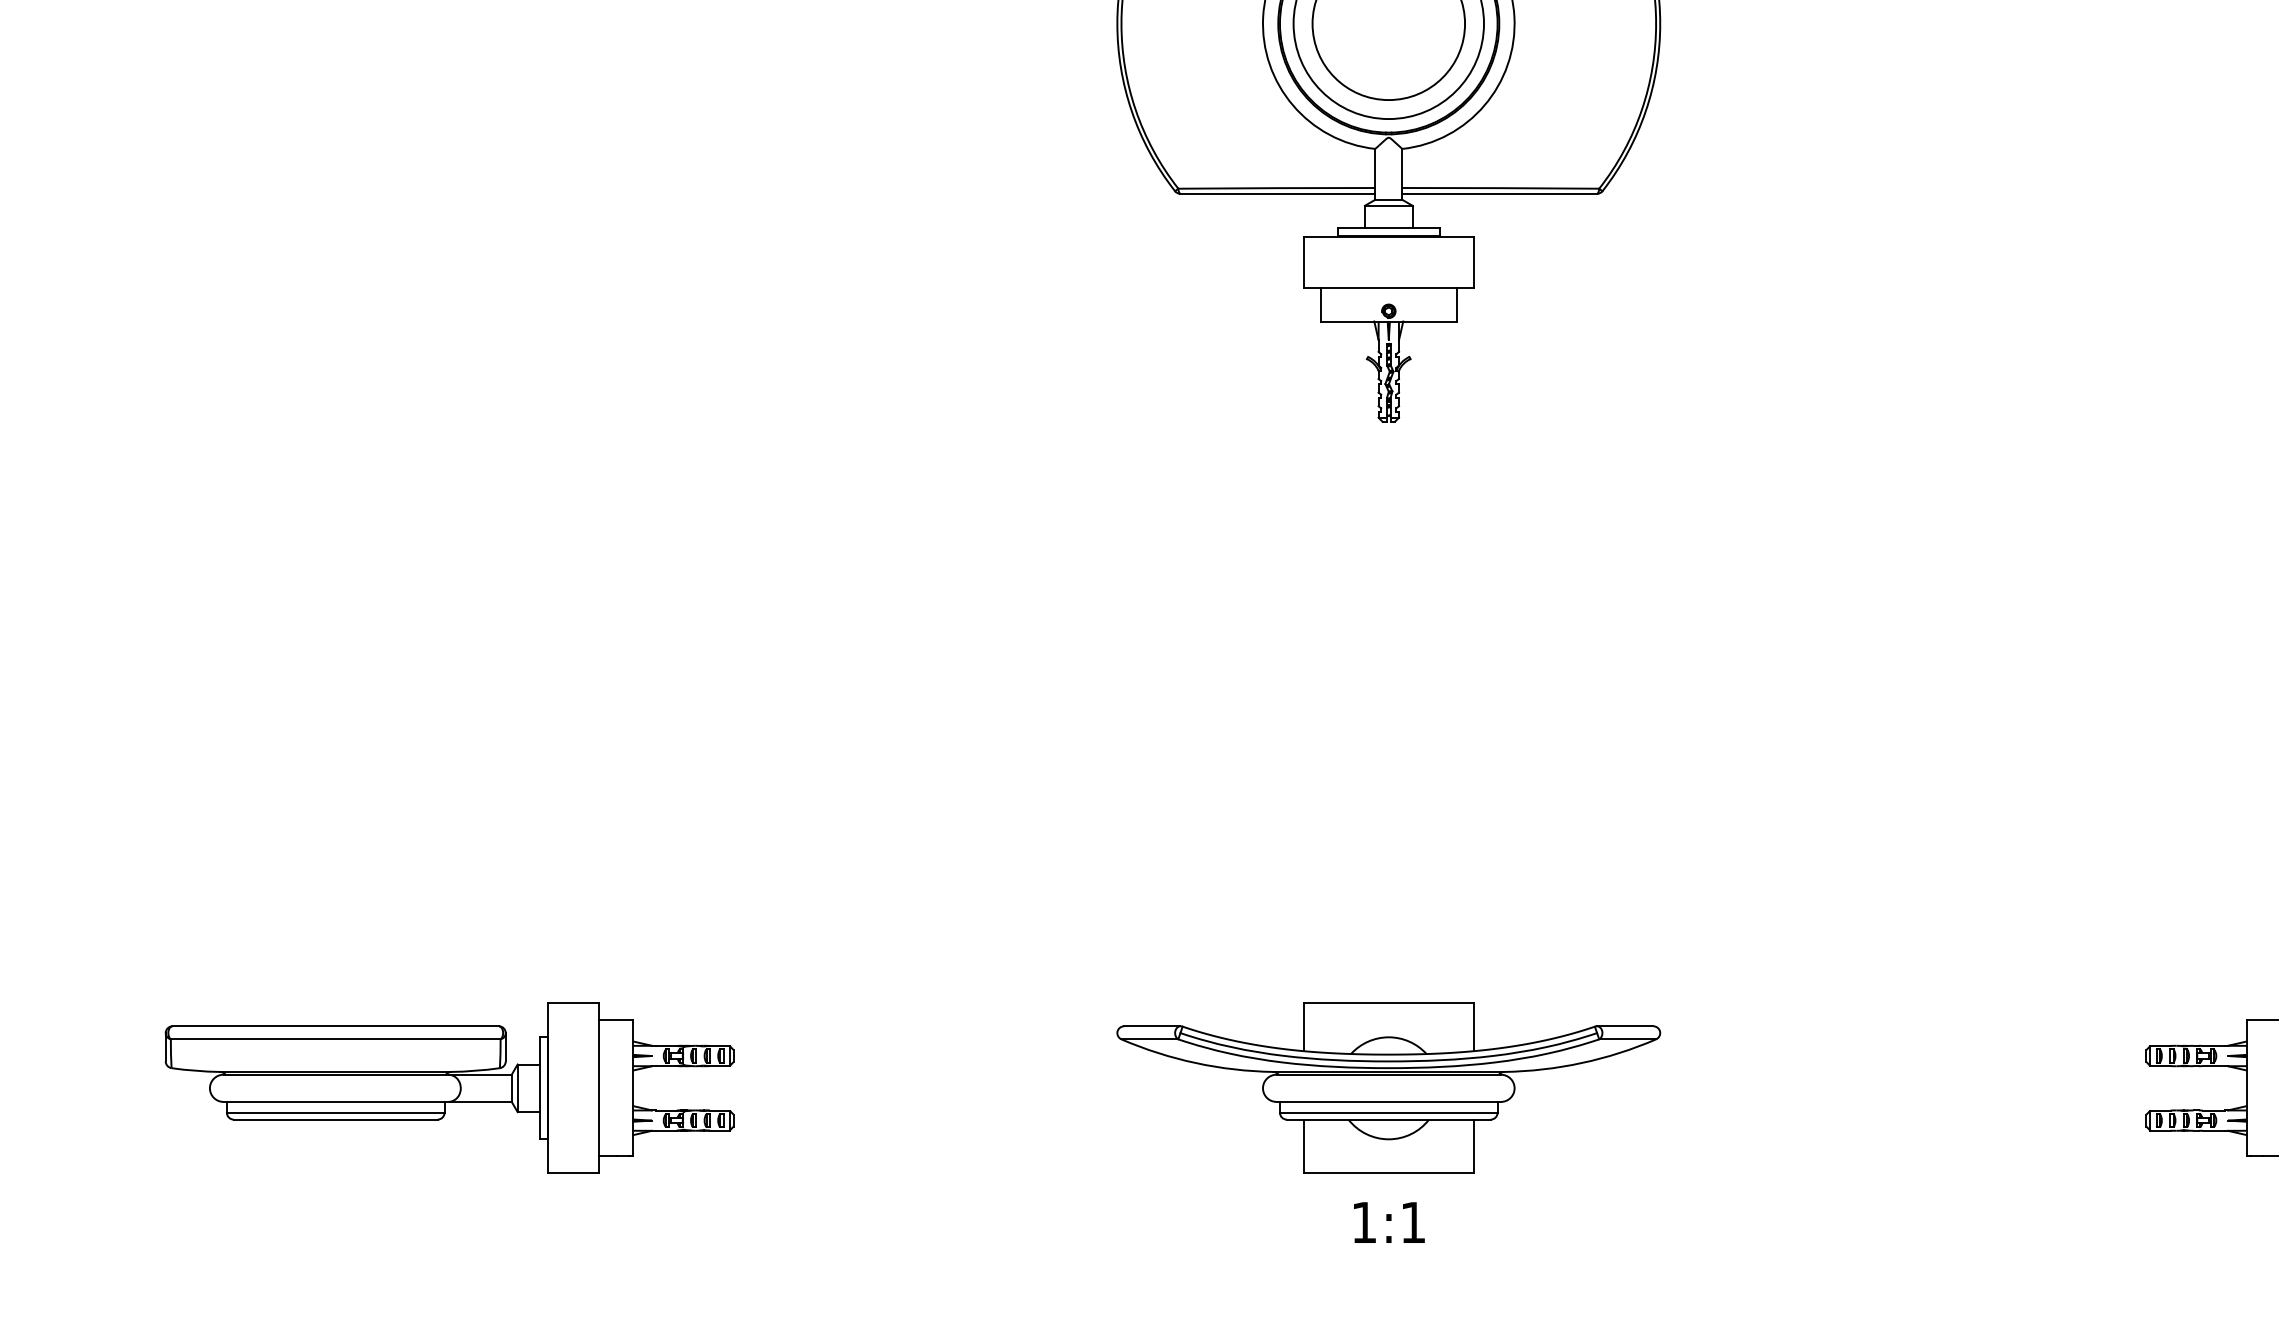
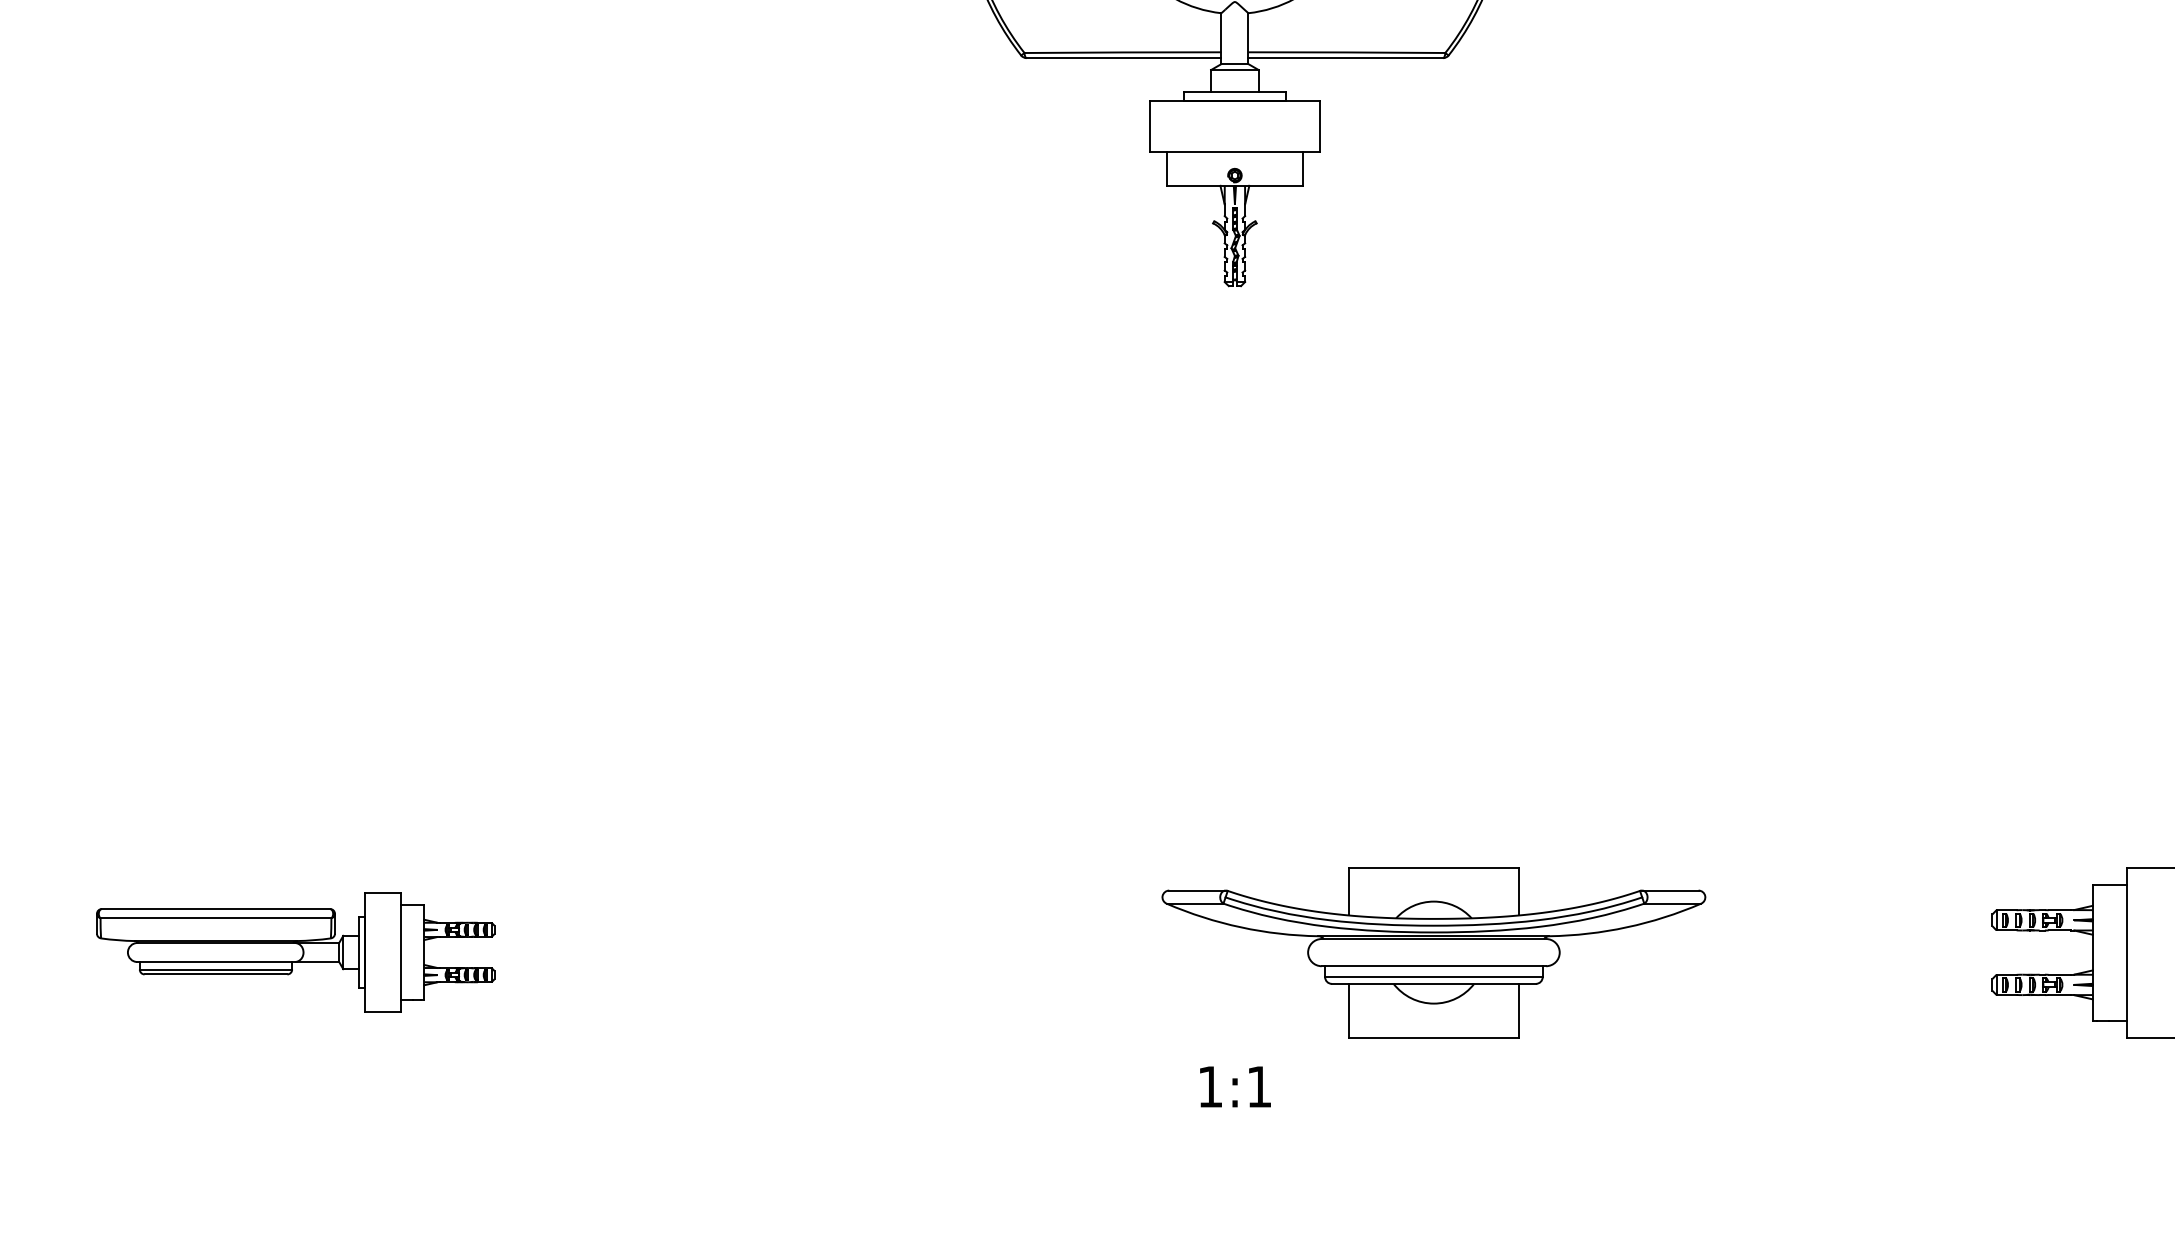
part: (449, 1087) -> (295, 951), size x0.7
part: (1388, 1087) -> (1433, 951), moved

